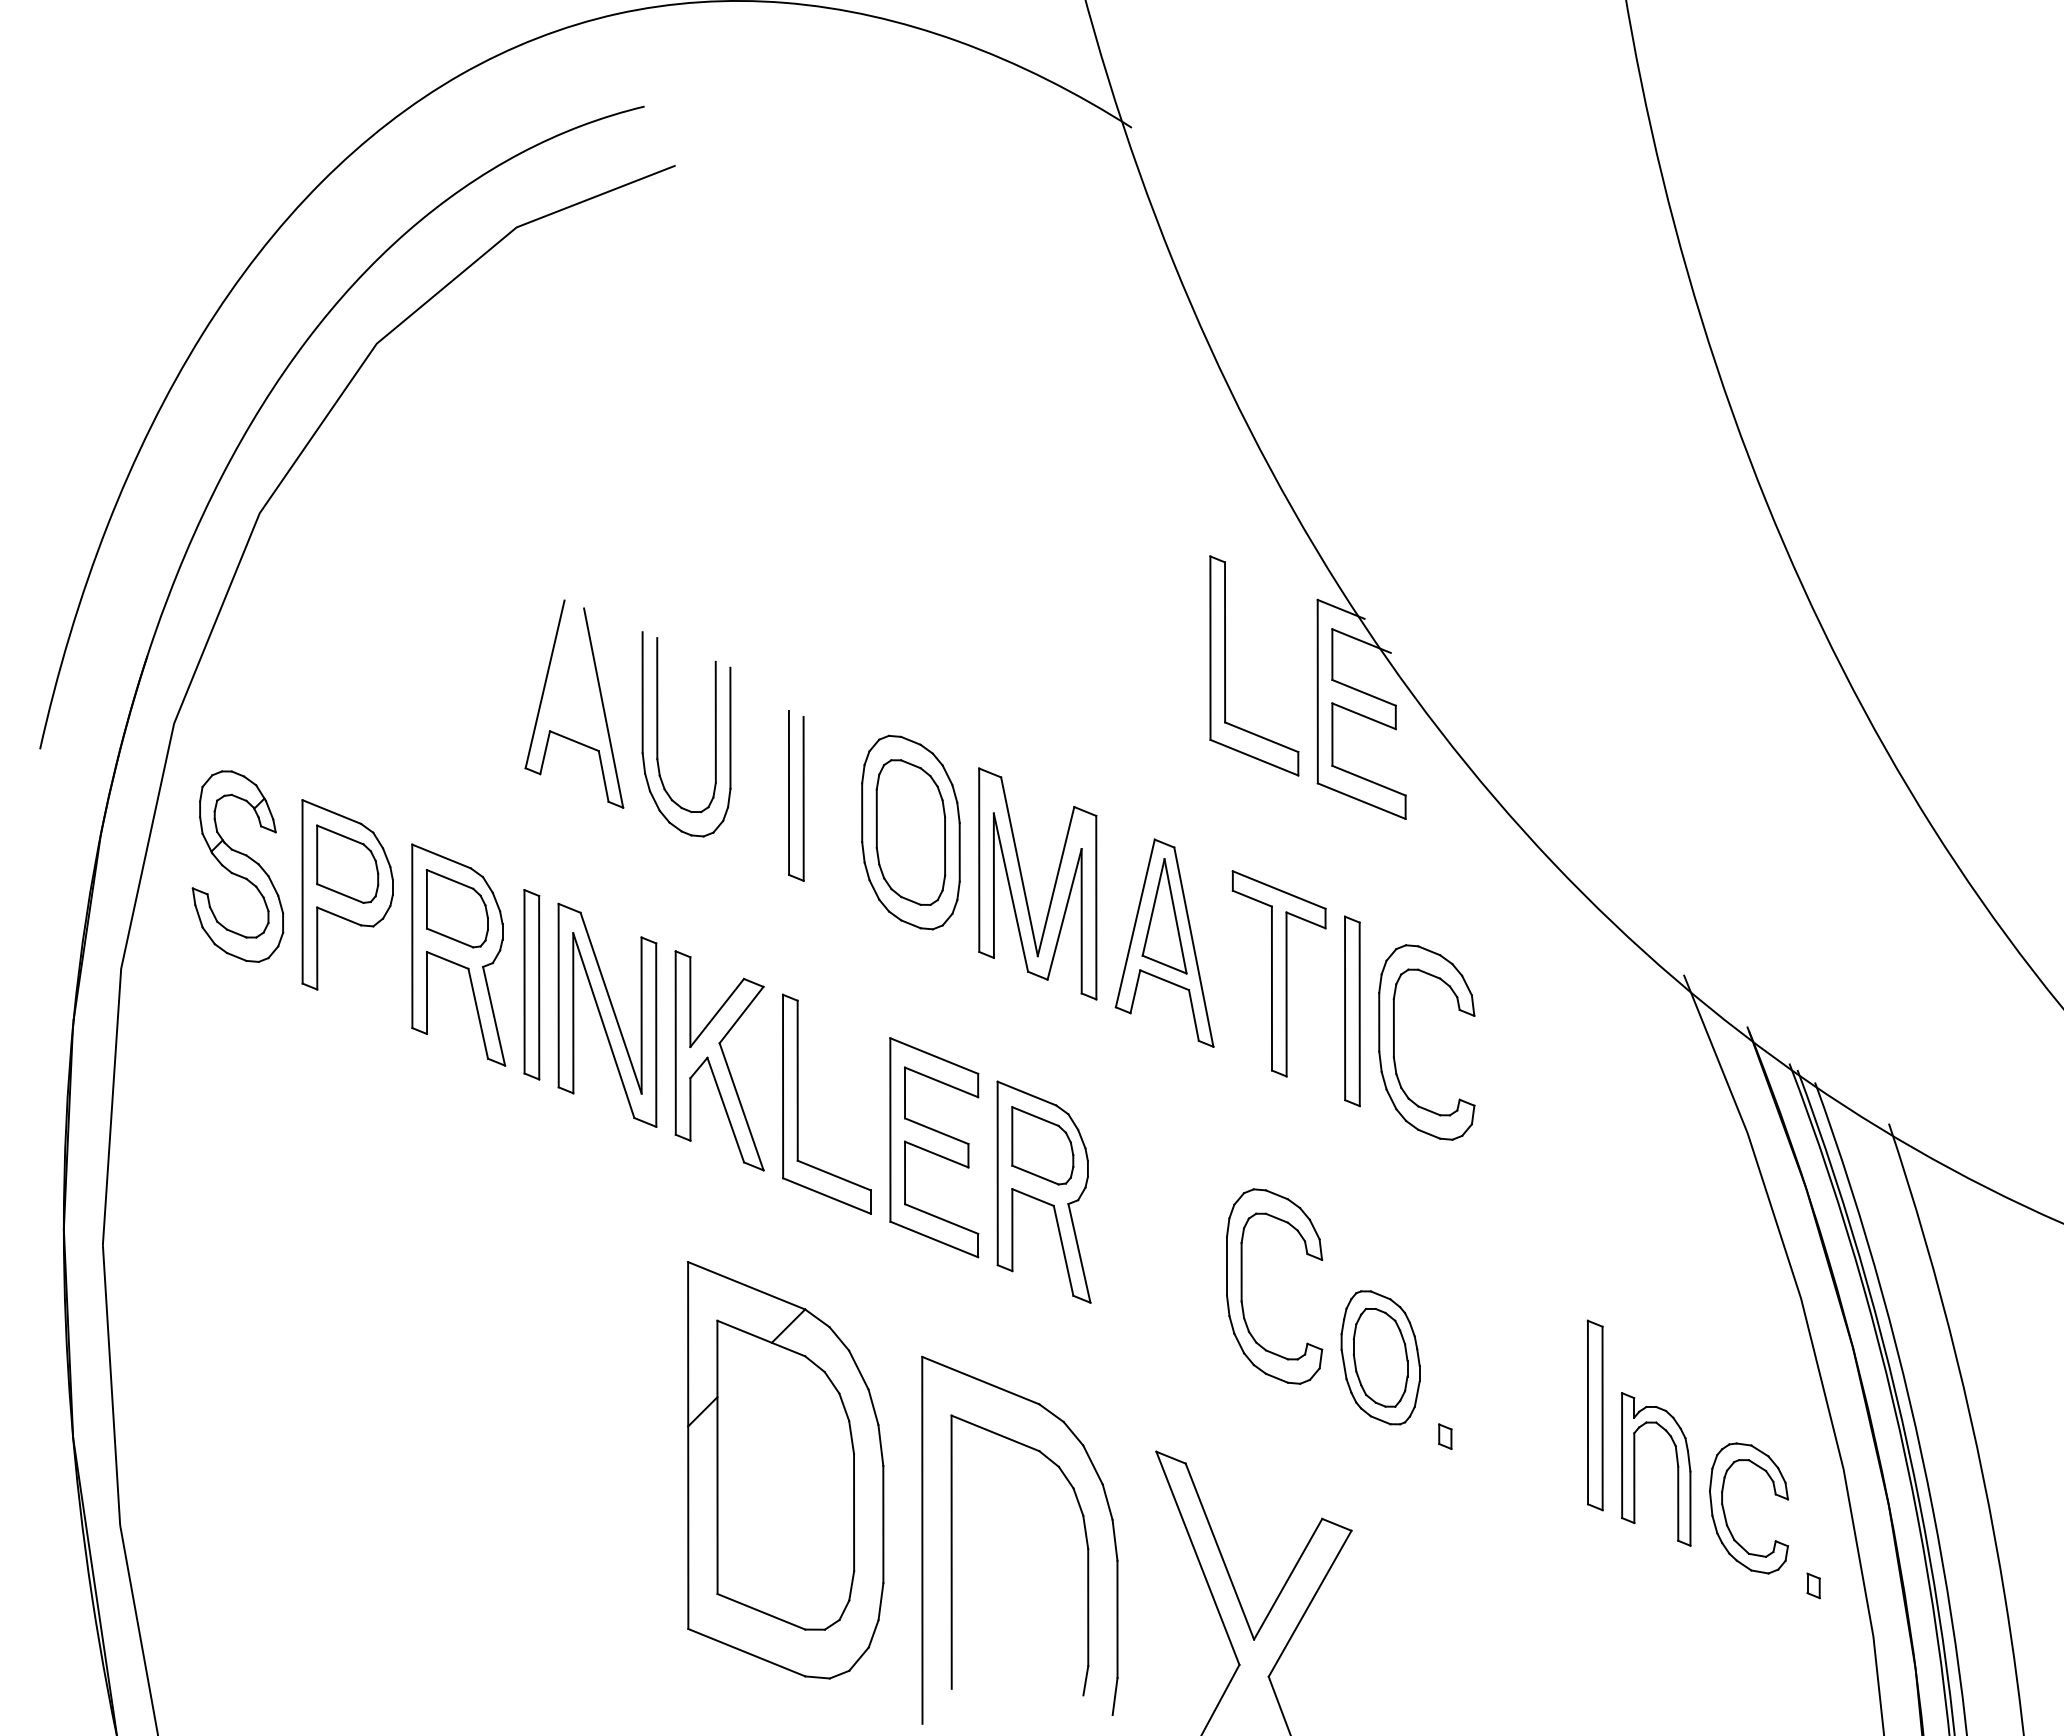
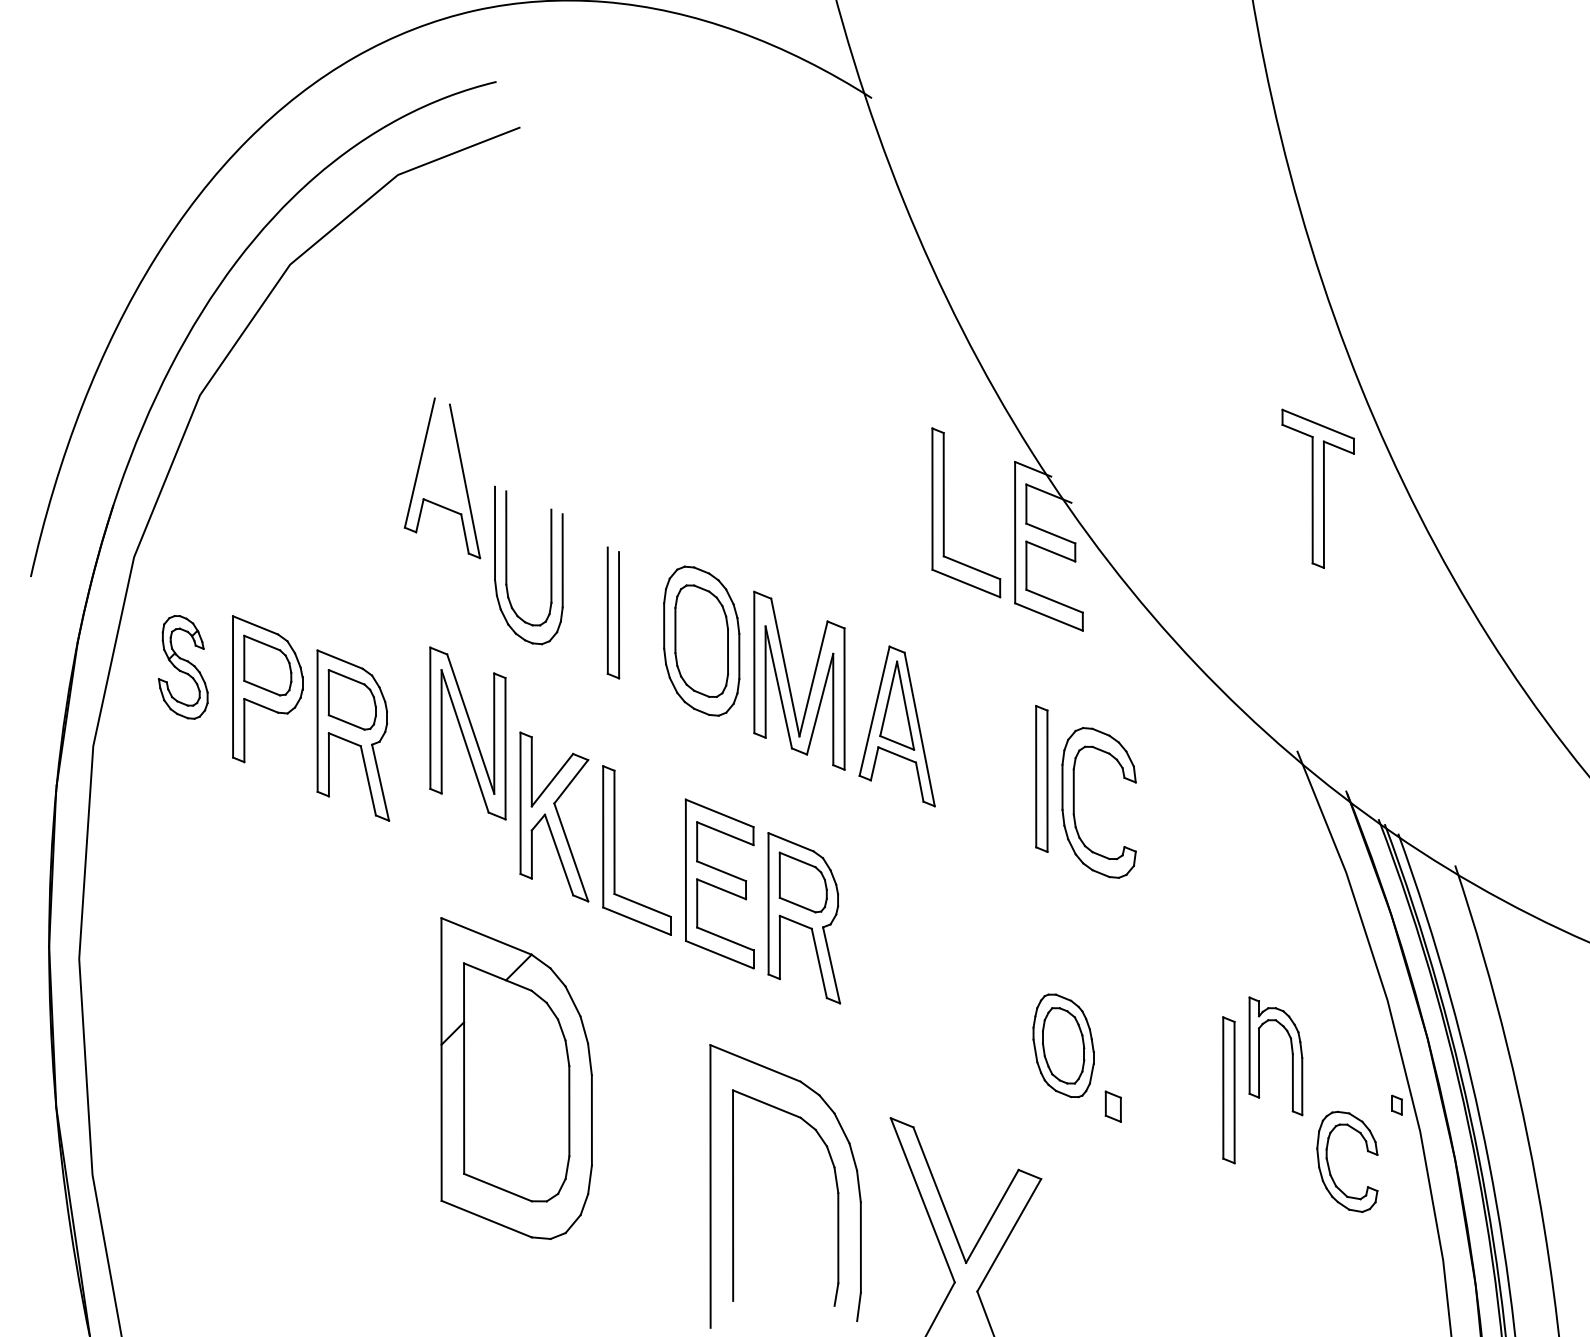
part: (600, 698) -> (462, 473), moved
part: (237, 866) -> (182, 667), size x0.7
part: (1278, 973) -> (1317, 488), moved
part: (531, 984) -> (409, 758), removed
part: (607, 1014) -> (467, 732), moved
part: (1242, 1286) -> (957, 990), removed
part: (1445, 1436) -> (1113, 1106), size x1.6
part: (1635, 1469) -> (1259, 1056), moved
part: (785, 1470) -> (516, 1078), moved
part: (1813, 1585) -> (1397, 1104), moved

